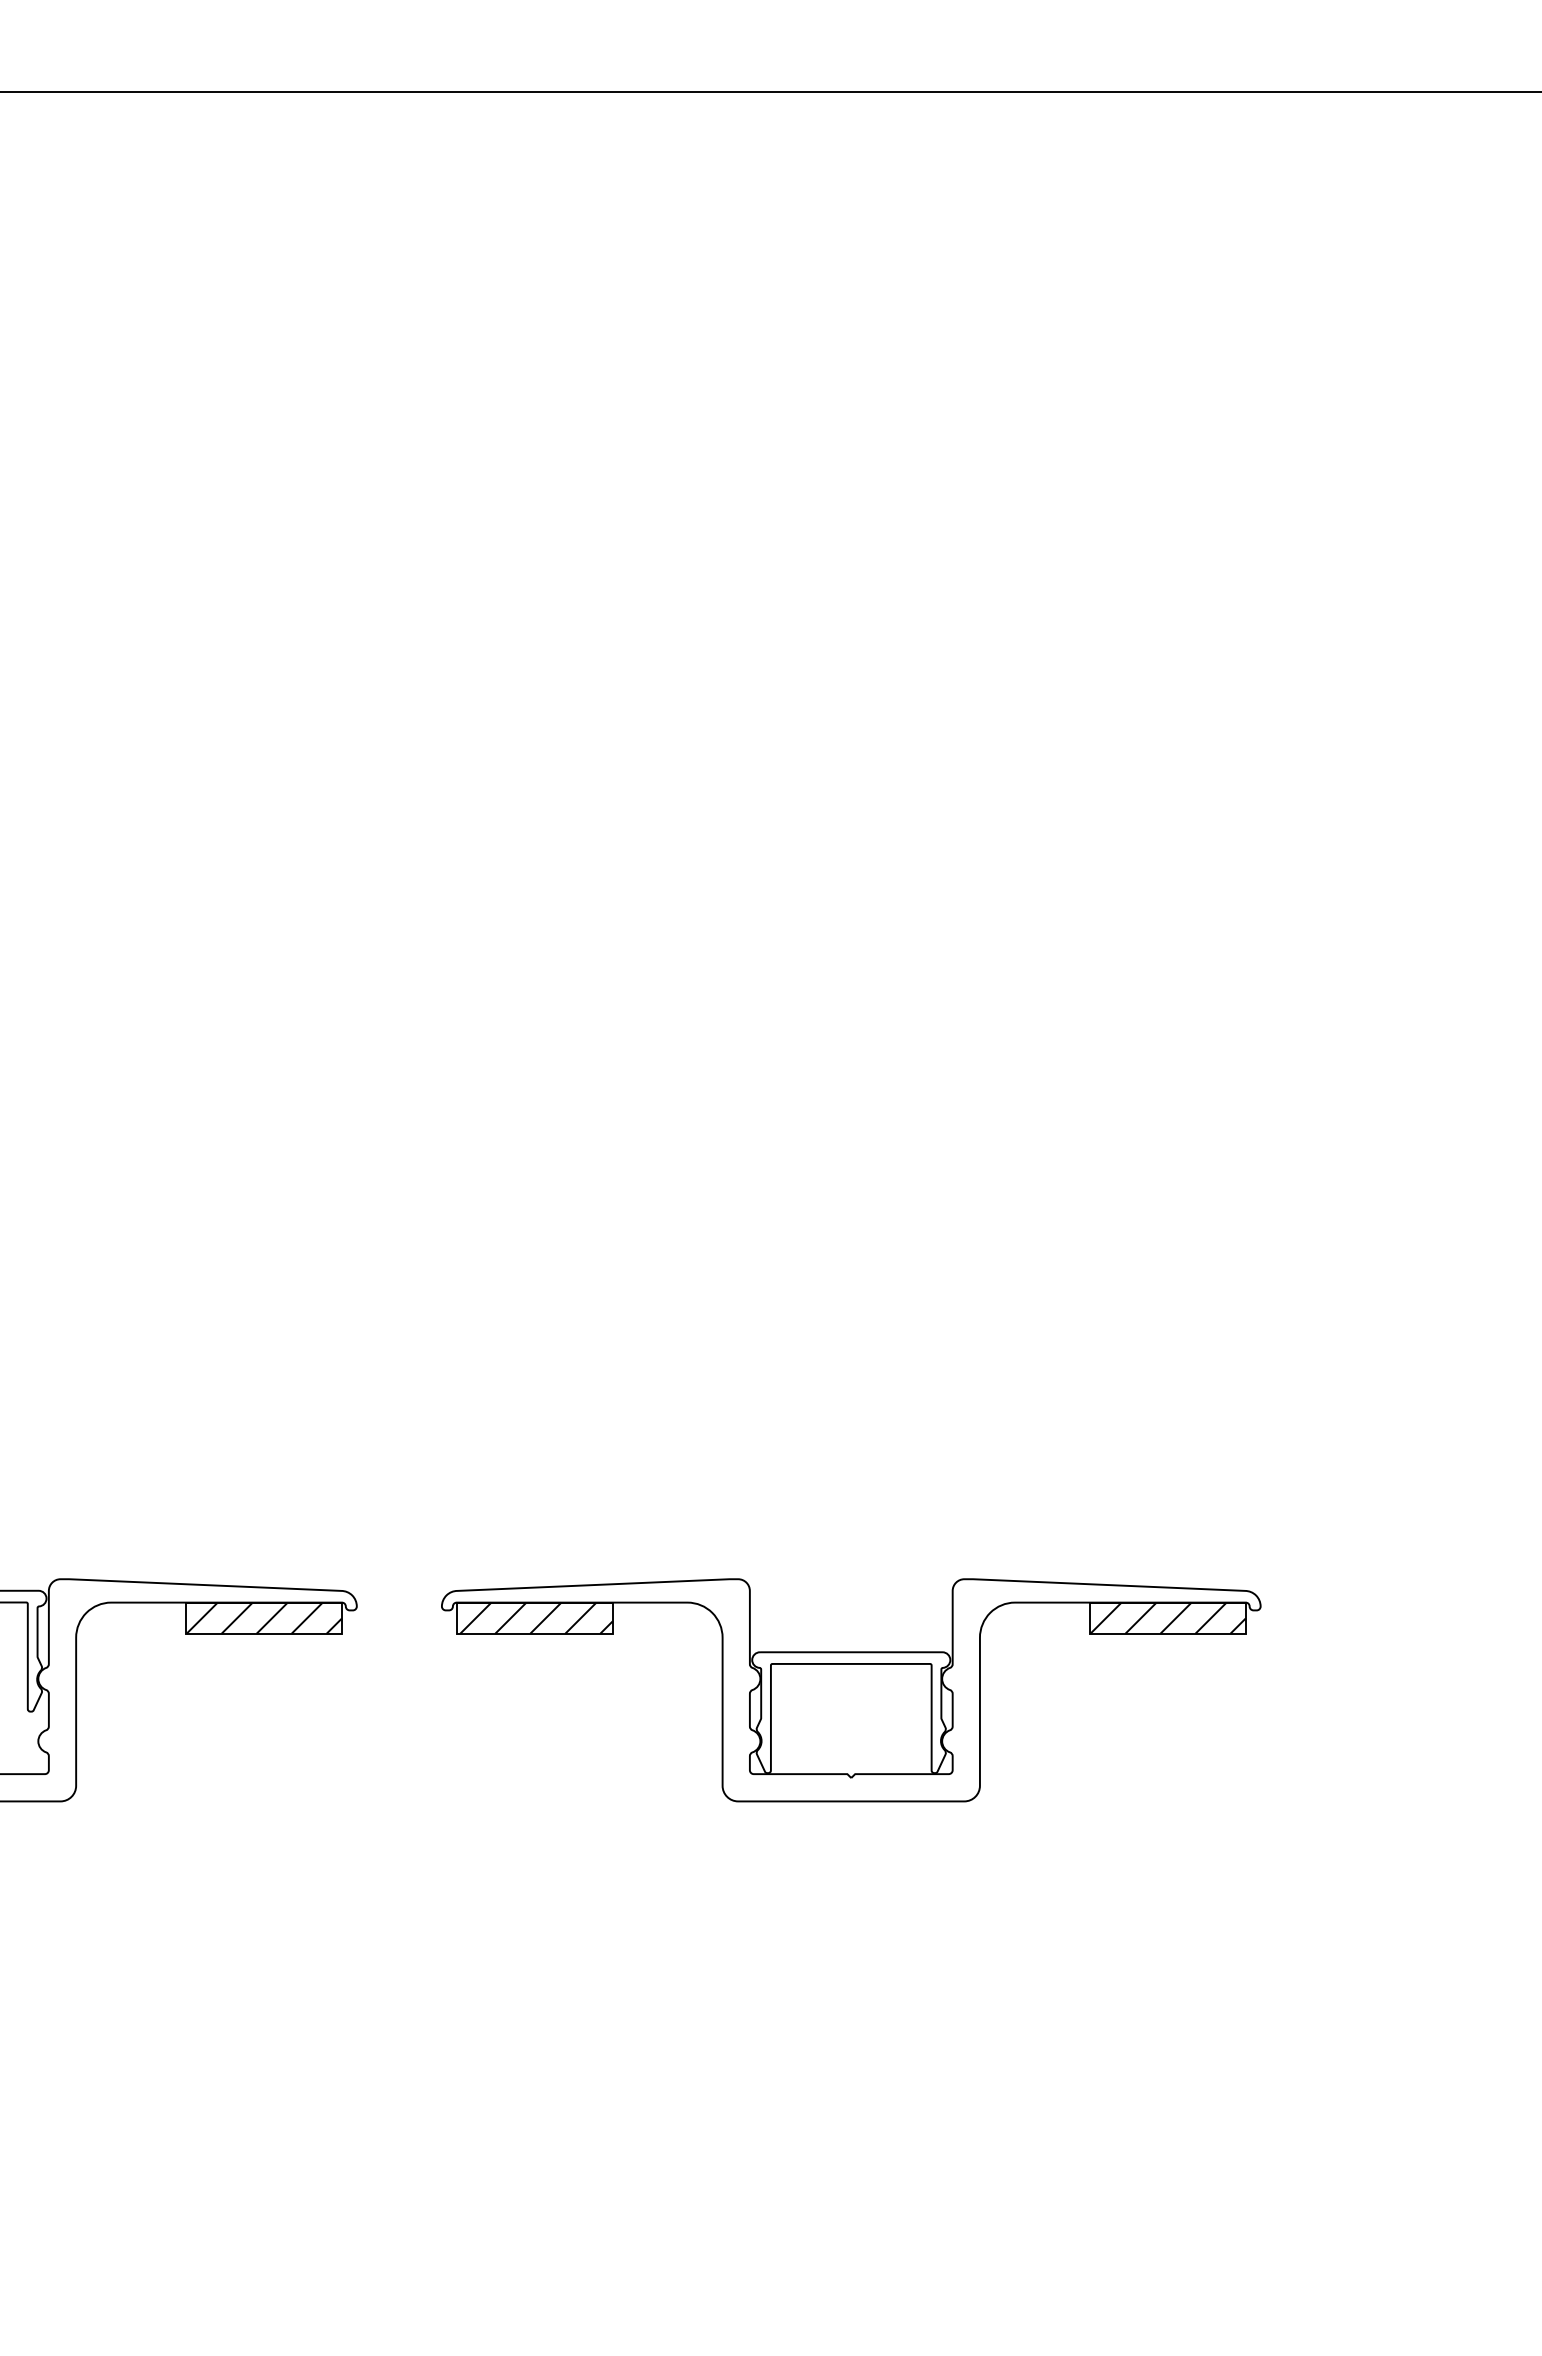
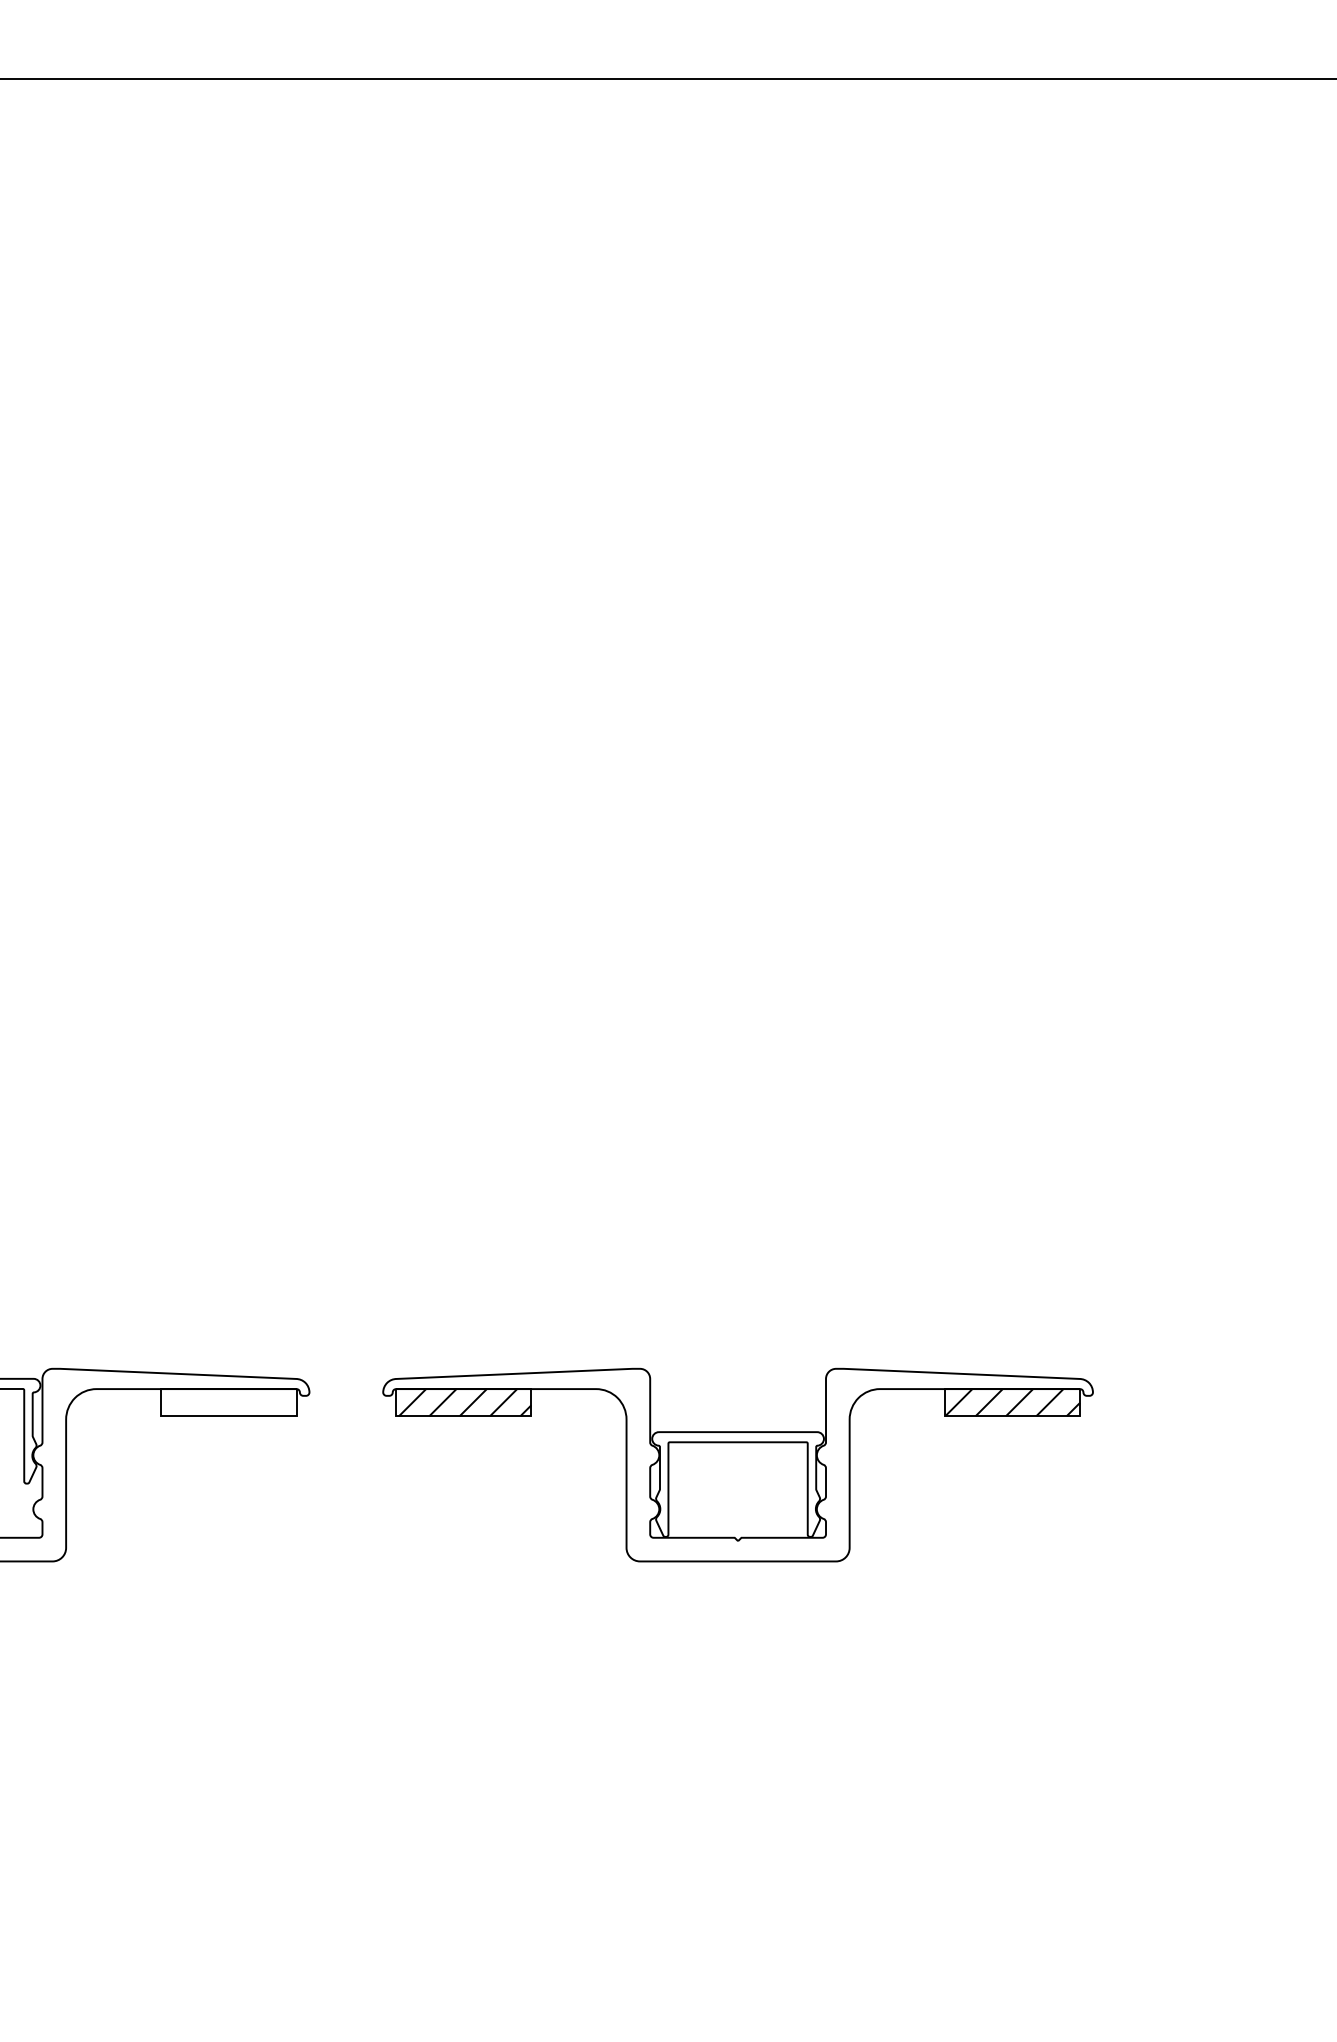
hatch: (263, 1617) -> (228, 1402), removed

